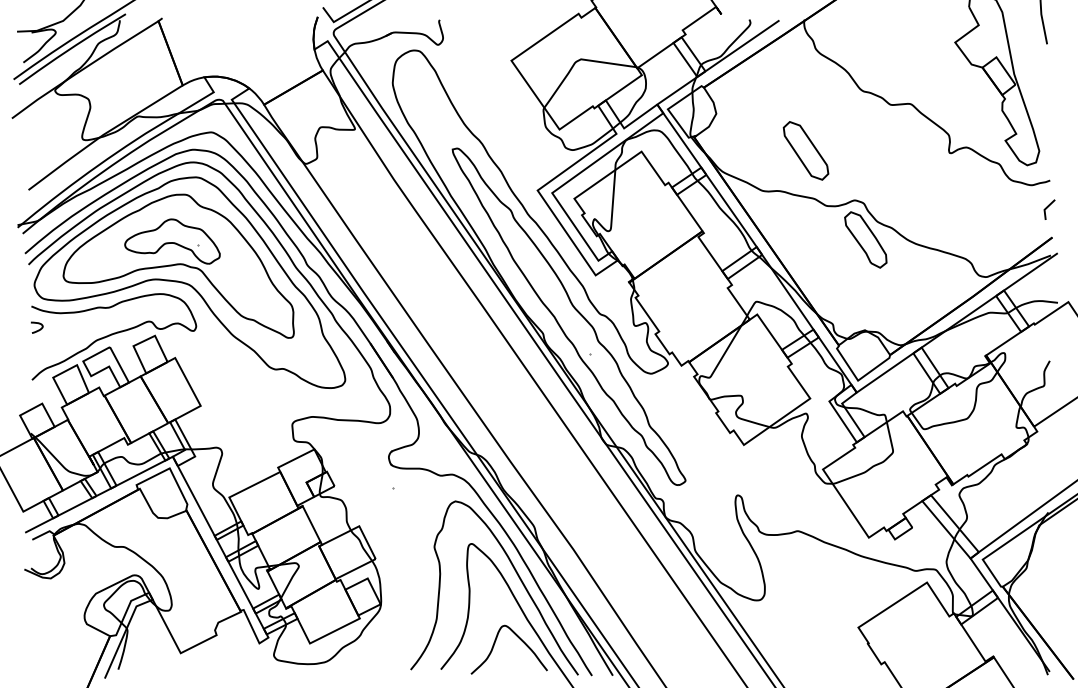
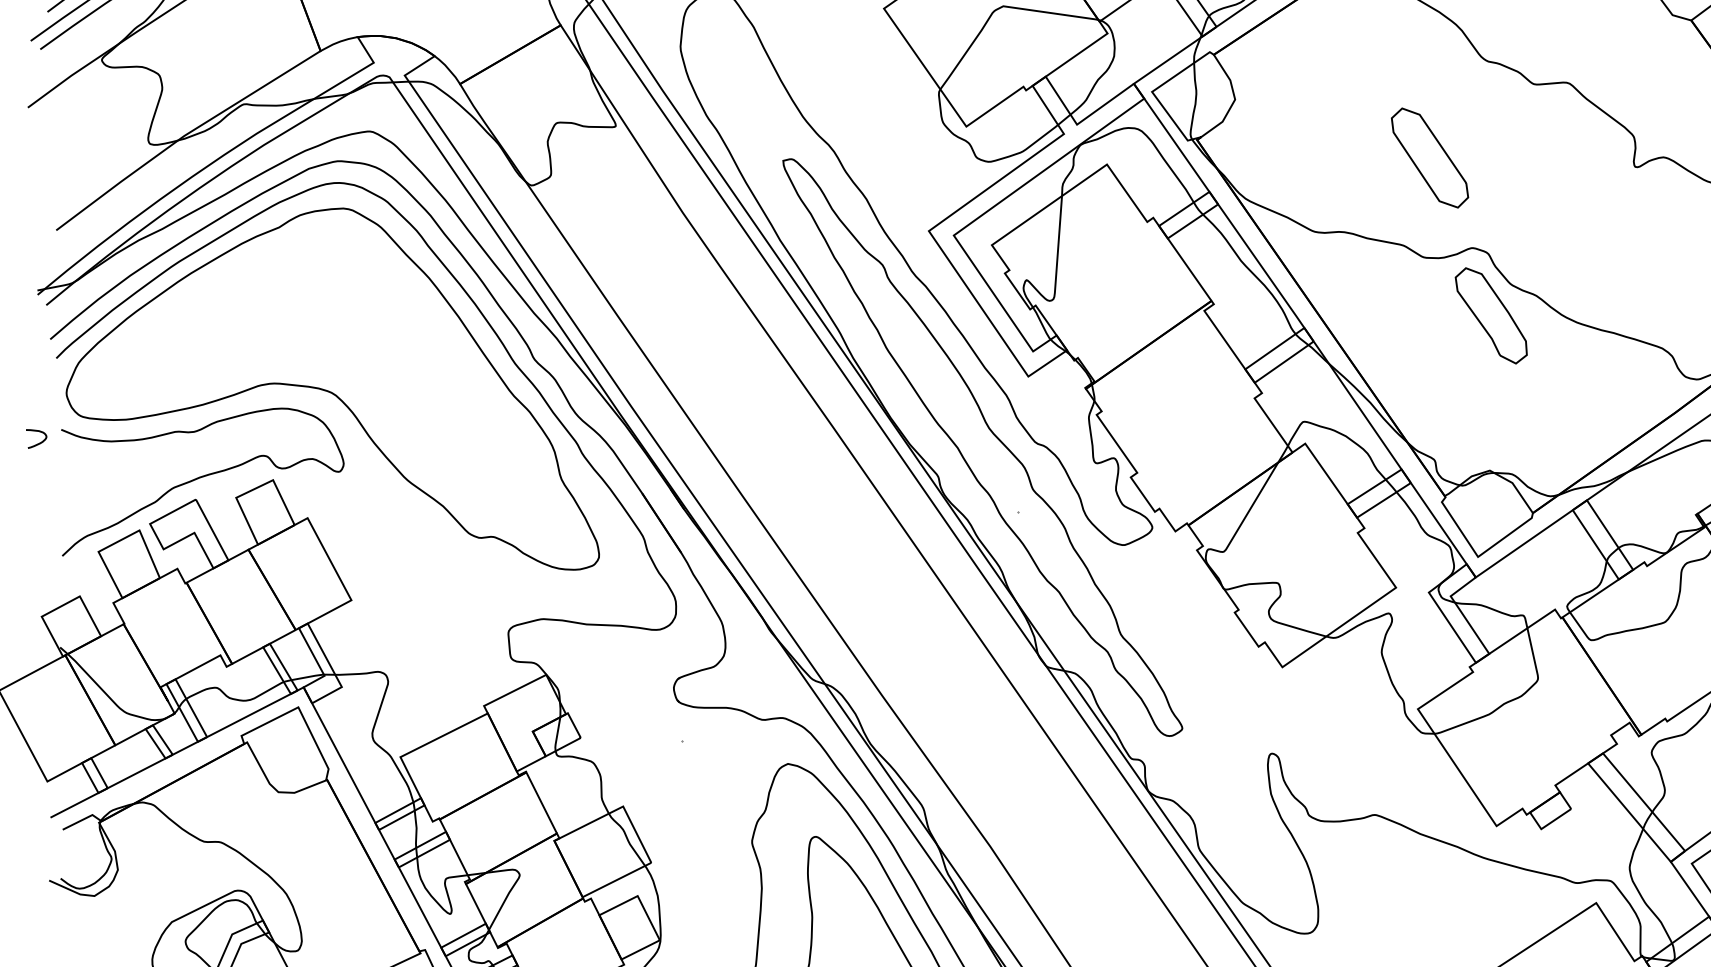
part: (805, 150) -> (1429, 157), moved
part: (178, 265) -> (313, 359), removed
curve: (38, 329) -> (39, 441), moved

